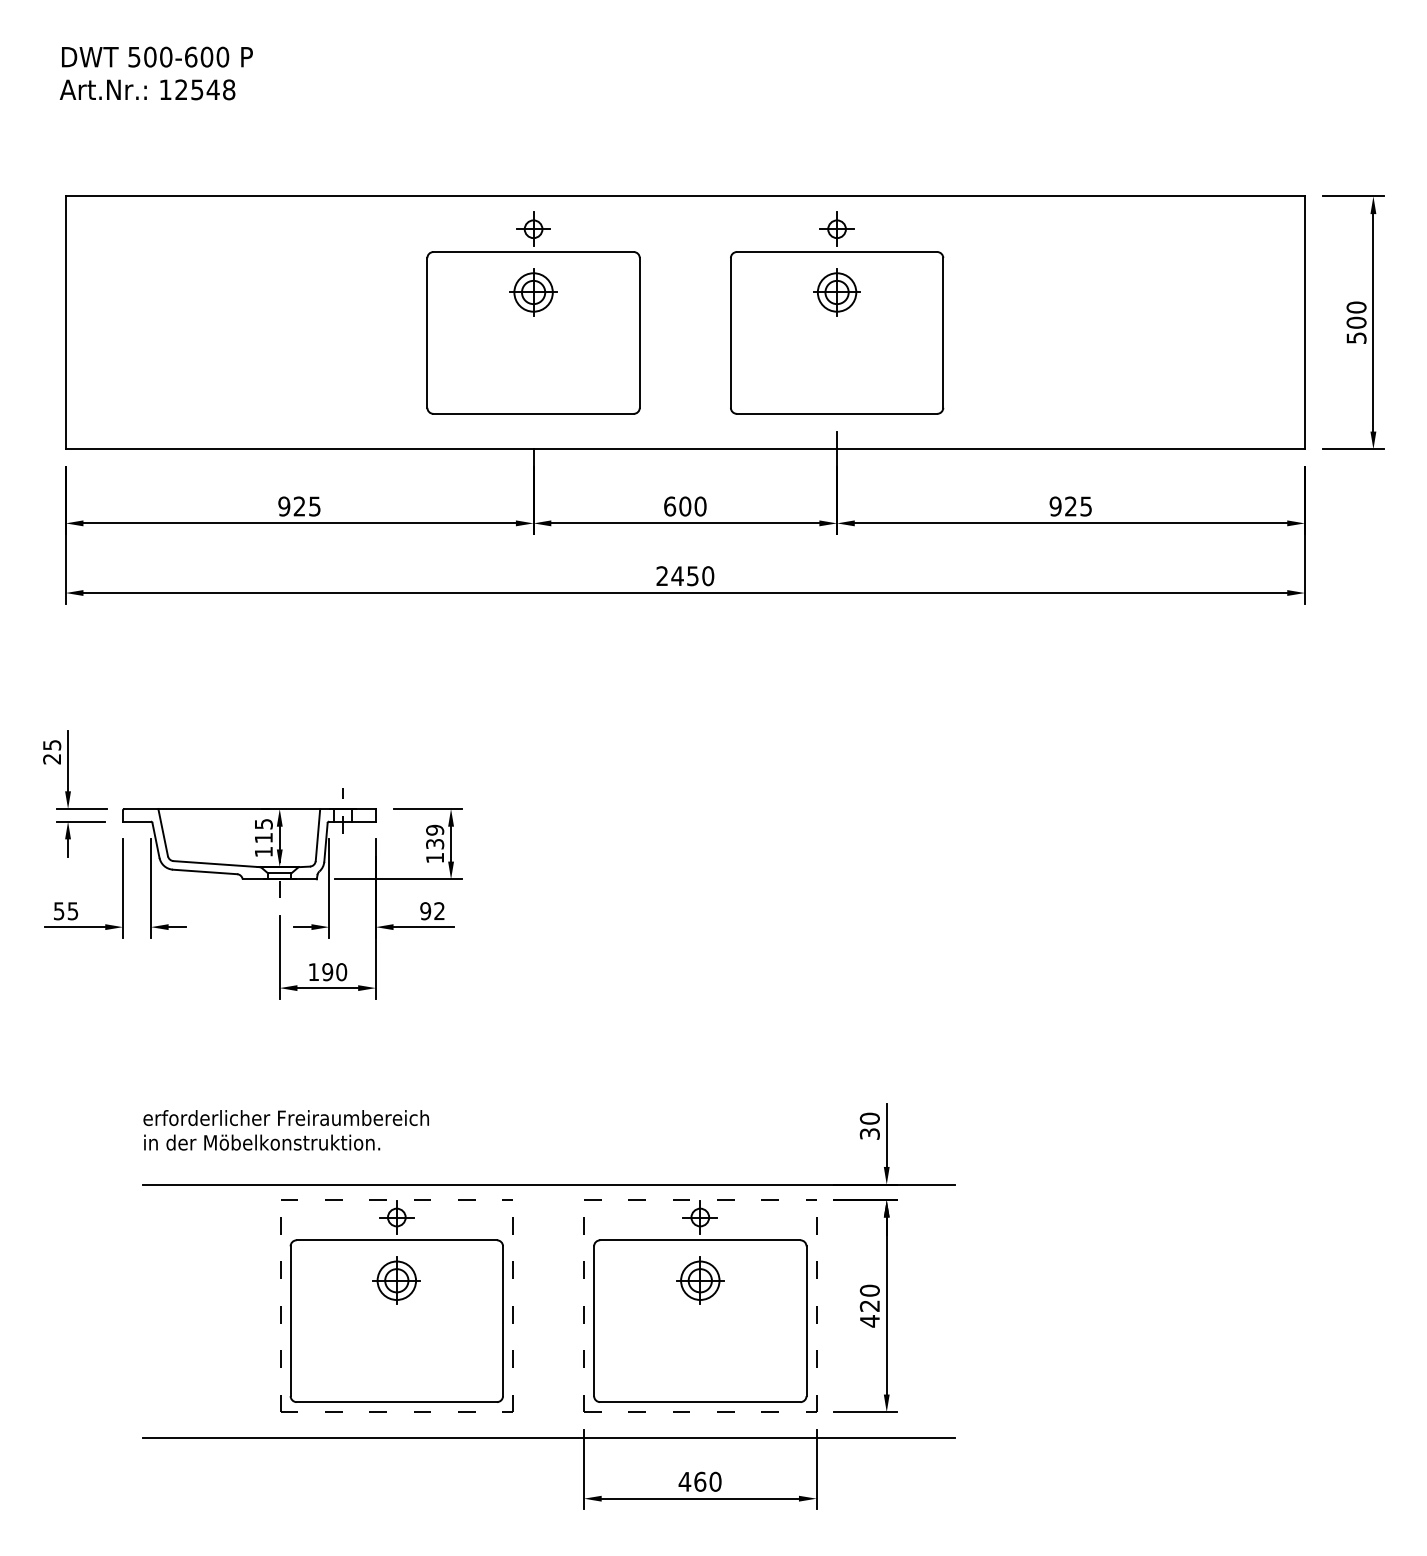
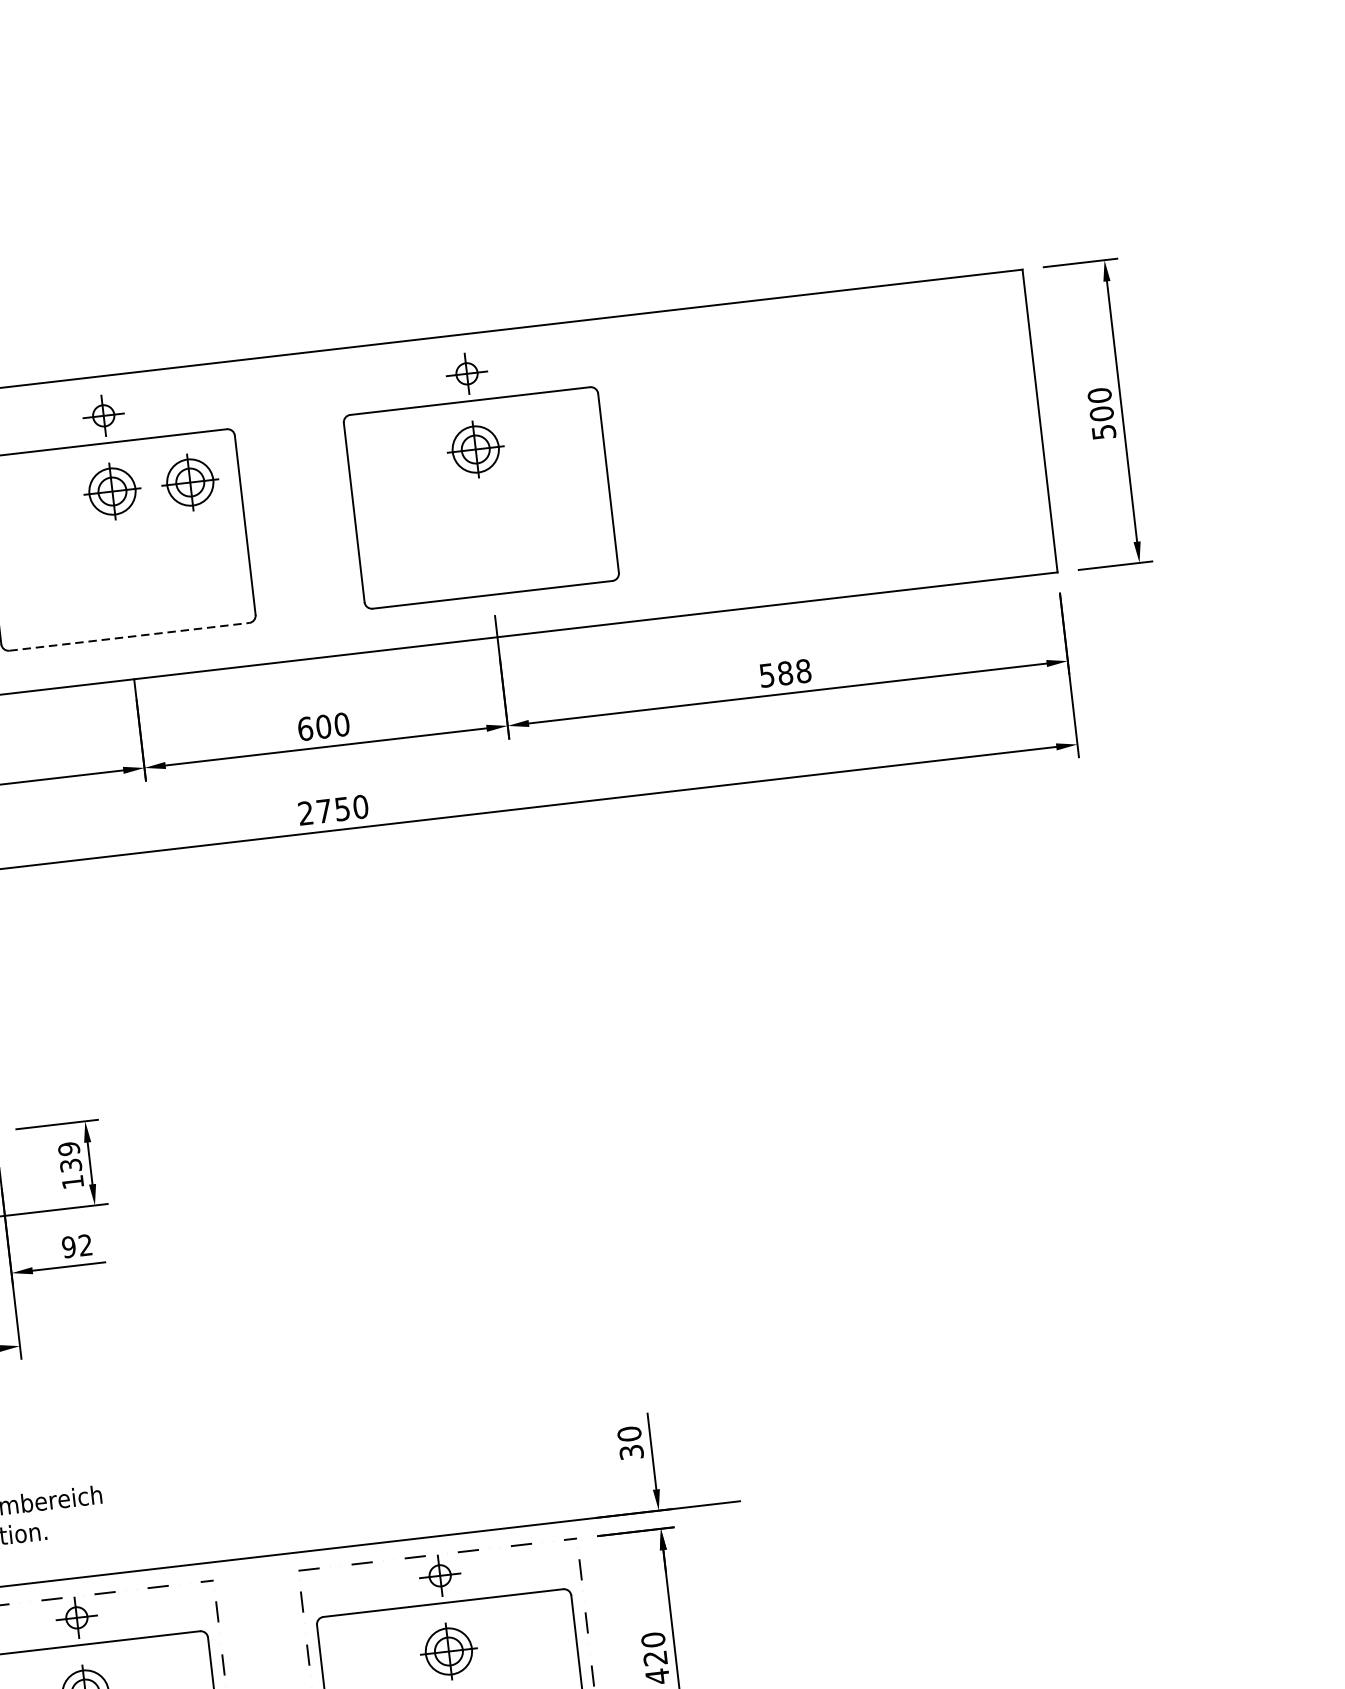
part: (598, 292) -> (190, 482), added
line: (534, 413) -> (130, 636), solid -> dashed
text: (1070, 506) -> (784, 673), 925 -> 588
text: (677, 575) -> (323, 810), 2450 -> 2750

